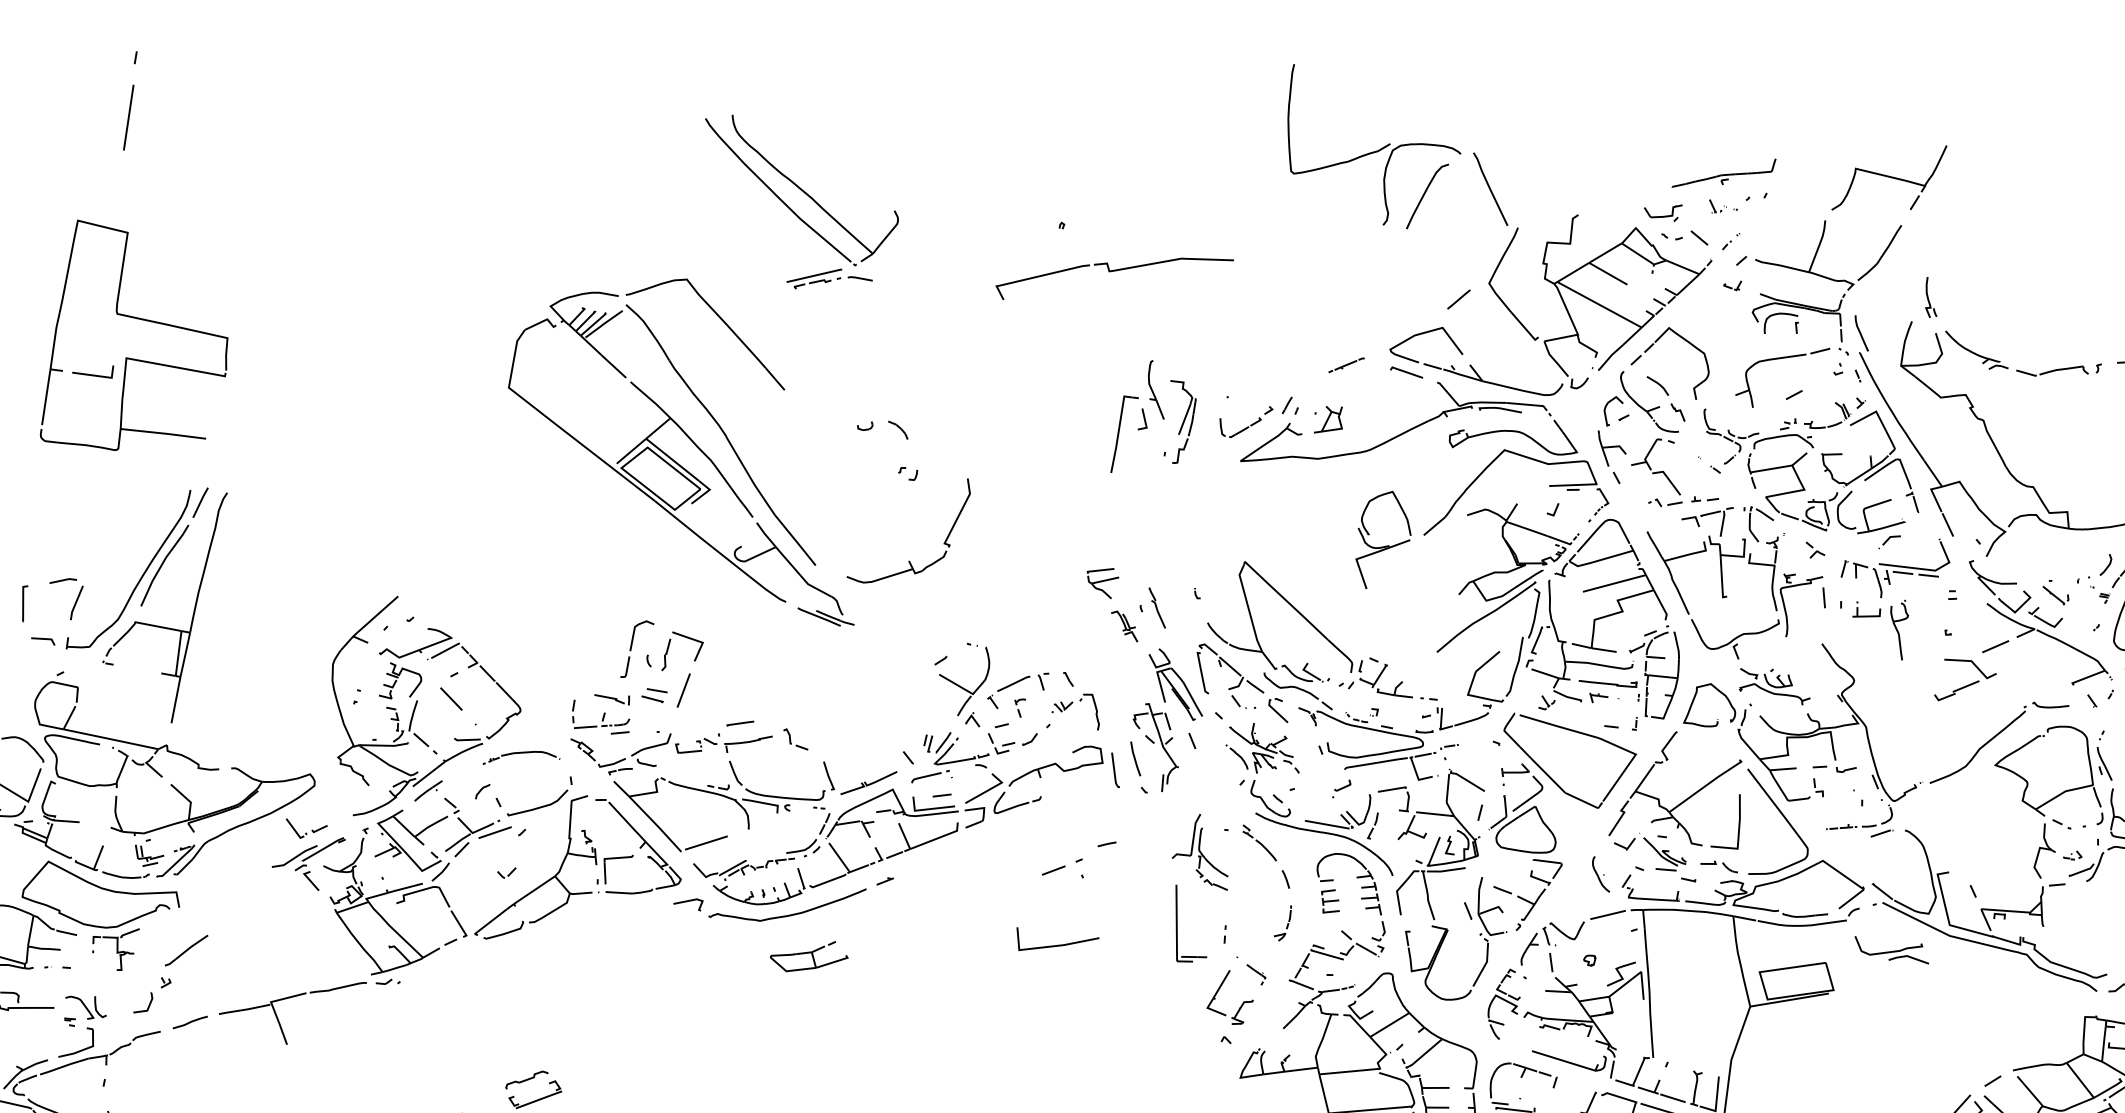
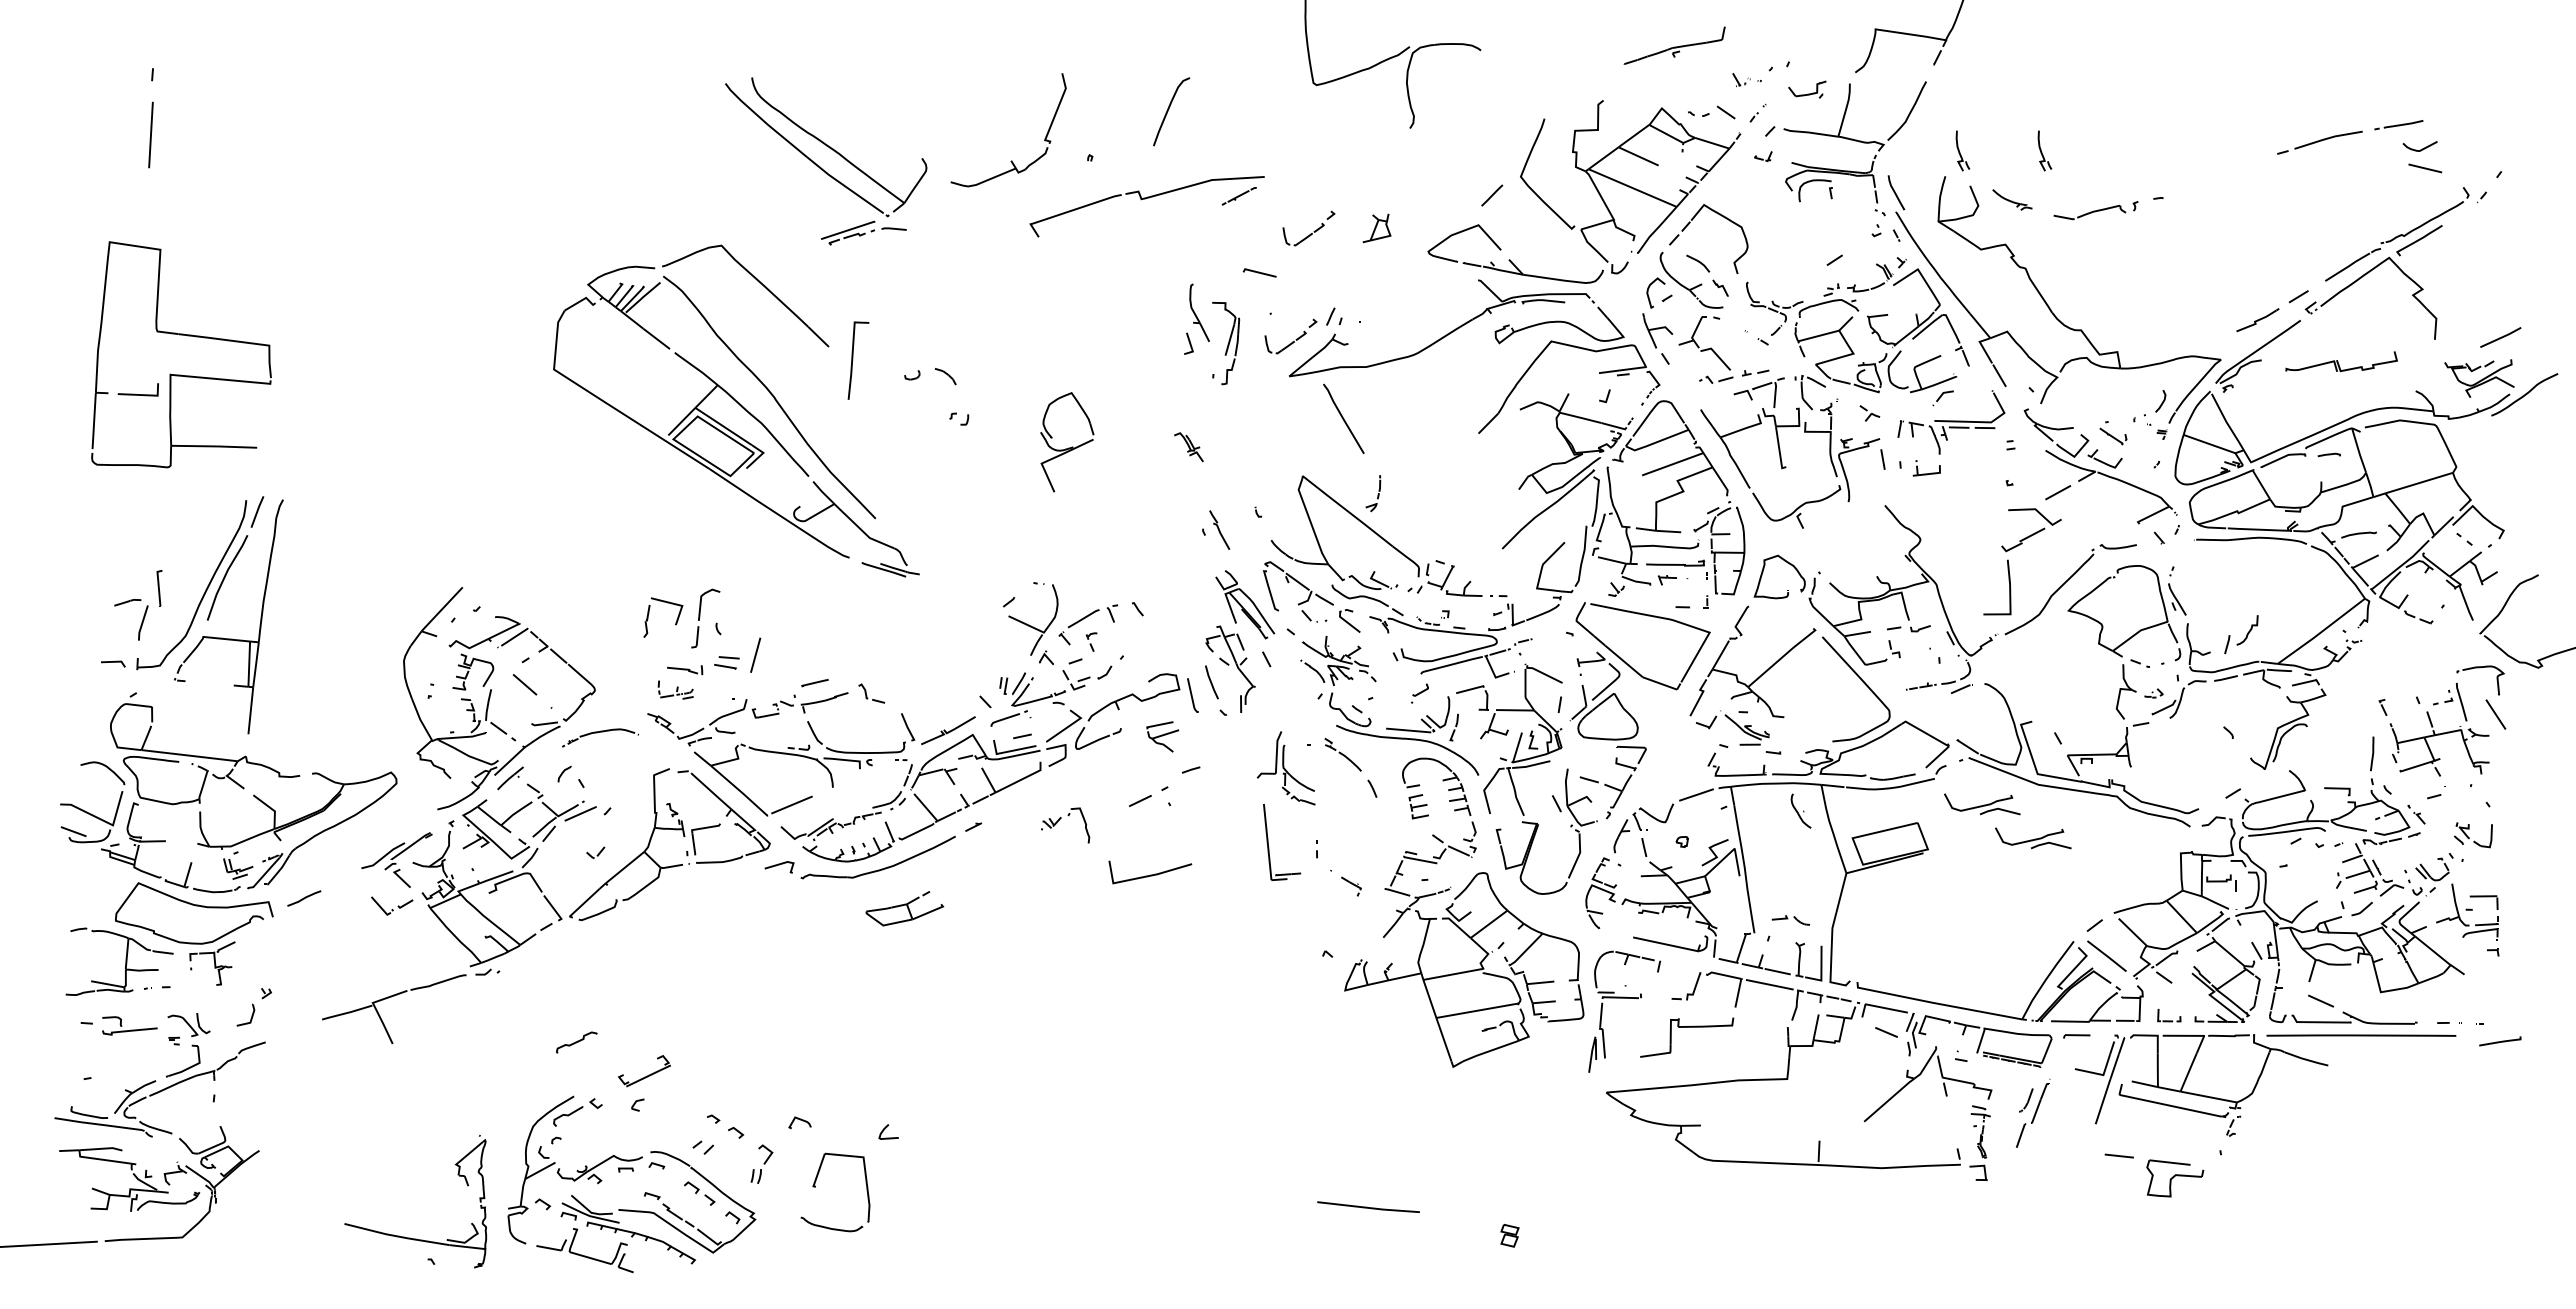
part: (1723, 172) -> (1674, 45), moved
curve: (1490, 188) -> (1343, 418), moved
curve: (1425, 194) -> (1169, 109), moved
part: (1663, 211) -> (1807, 89), moved
part: (2013, 304) -> (2044, 150), added
part: (1273, 315) -> (1308, 228), added
part: (1976, 350) -> (2012, 199), size x0.6
part: (1783, 359) -> (1820, 225), removed
part: (1345, 365) -> (1238, 196), moved
line: (1406, 371) -> (1259, 272), moved
part: (1328, 420) -> (1376, 228), moved
part: (1124, 434) -> (858, 360), moved
part: (1384, 540) -> (1067, 442), moved
part: (909, 560) -> (1011, 160), moved
part: (1102, 582) -> (1162, 736), moved
part: (23, 603) -> (159, 588), moved
part: (1124, 626) -> (1188, 447), moved
part: (1898, 629) -> (1959, 484), removed
part: (694, 658) -> (675, 622), moved
part: (1774, 685) -> (1841, 551), removed
part: (1071, 704) -> (1060, 819), moved
part: (600, 717) -> (675, 689), size x0.6
part: (542, 805) -> (625, 782), removed
line: (1739, 821) -> (2009, 587), moved
part: (306, 829) -> (392, 905), moved
part: (1718, 866) -> (1790, 920), moved
part: (1600, 873) -> (1800, 810), moved
part: (1283, 923) -> (1373, 493), moved
curve: (186, 949) -> (283, 958), removed
part: (1939, 988) -> (2033, 838), added
part: (1241, 1004) -> (1339, 917), removed
line: (190, 1022) -> (304, 898), moved
curve: (526, 1080) -> (576, 1042), moved

